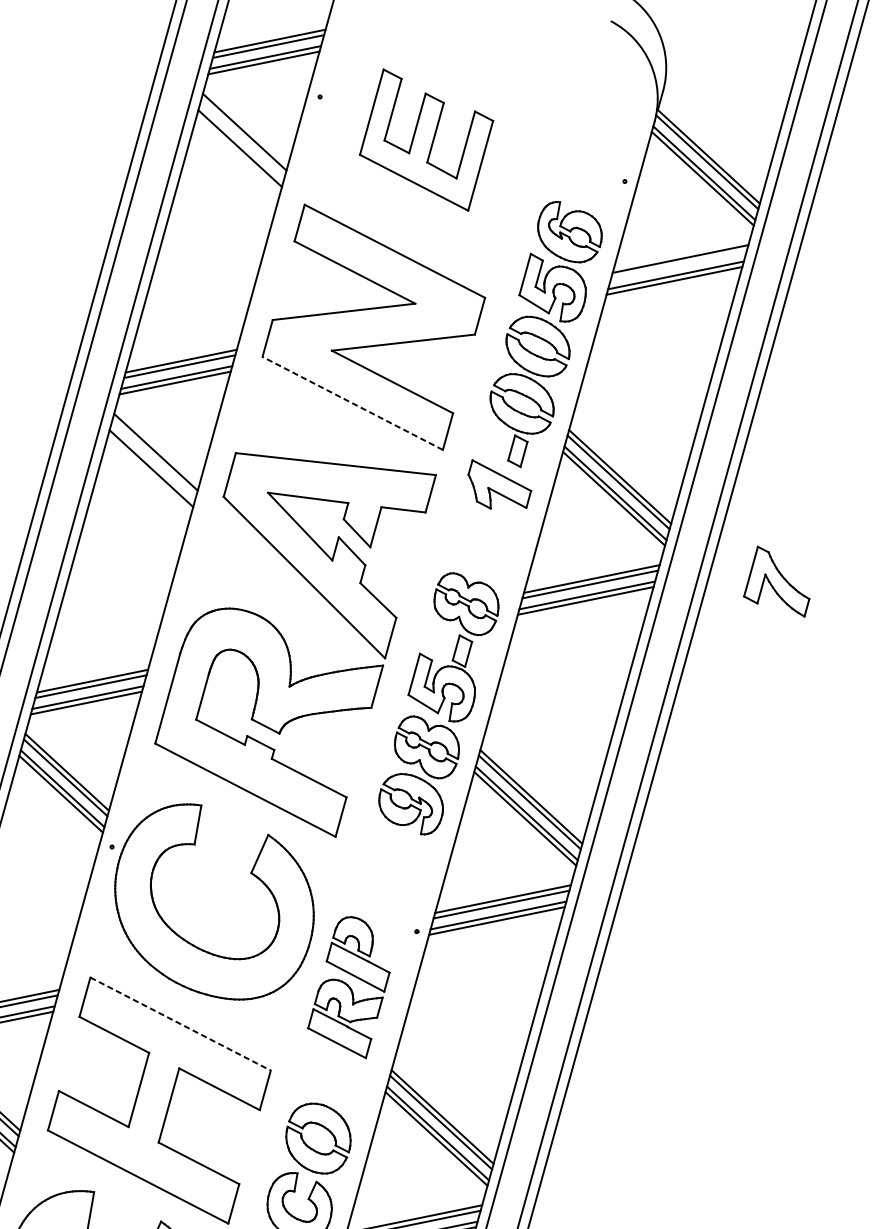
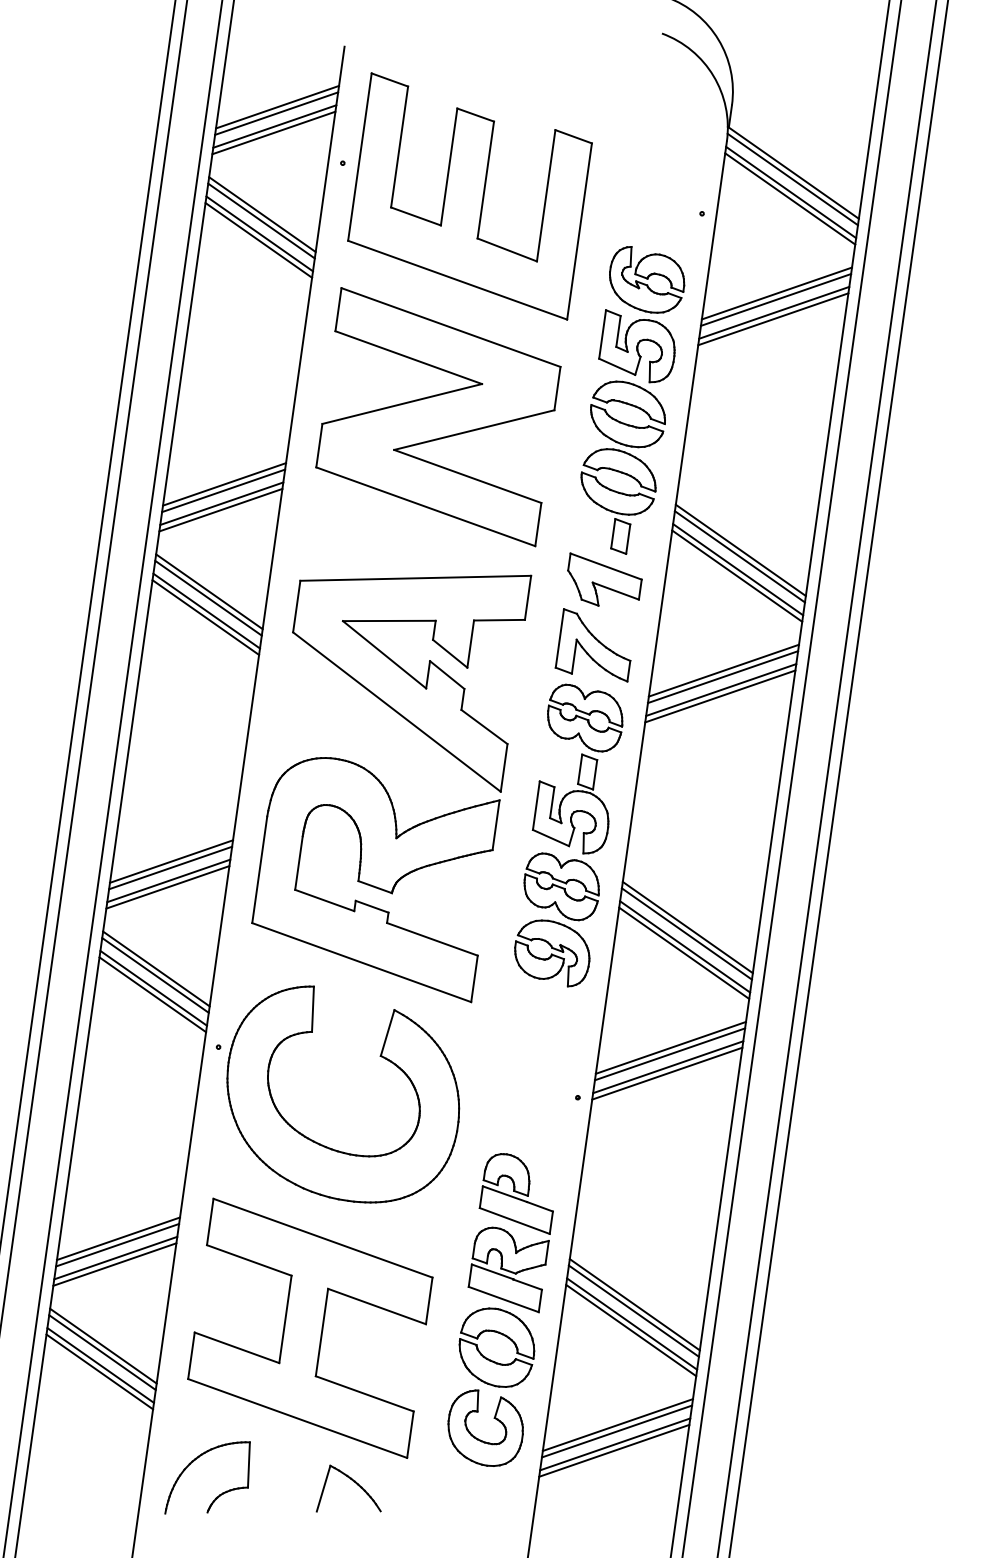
line: (243, 137) -> (261, 220), added
part: (425, 140) -> (469, 196), size x1.67
line: (238, 154) -> (258, 240), added
line: (678, 264) -> (775, 299), added
line: (352, 403) -> (425, 506), dashed -> solid
line: (154, 457) -> (208, 597), added
line: (149, 474) -> (205, 617), added
part: (778, 581) -> (592, 645), moved
part: (350, 986) -> (510, 1233), moved
line: (180, 1024) -> (323, 1238), dashed -> solid

